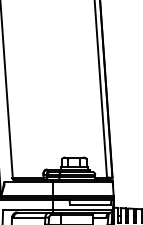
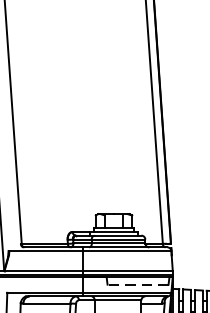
line: (89, 204) -> (136, 284), solid -> dashed

